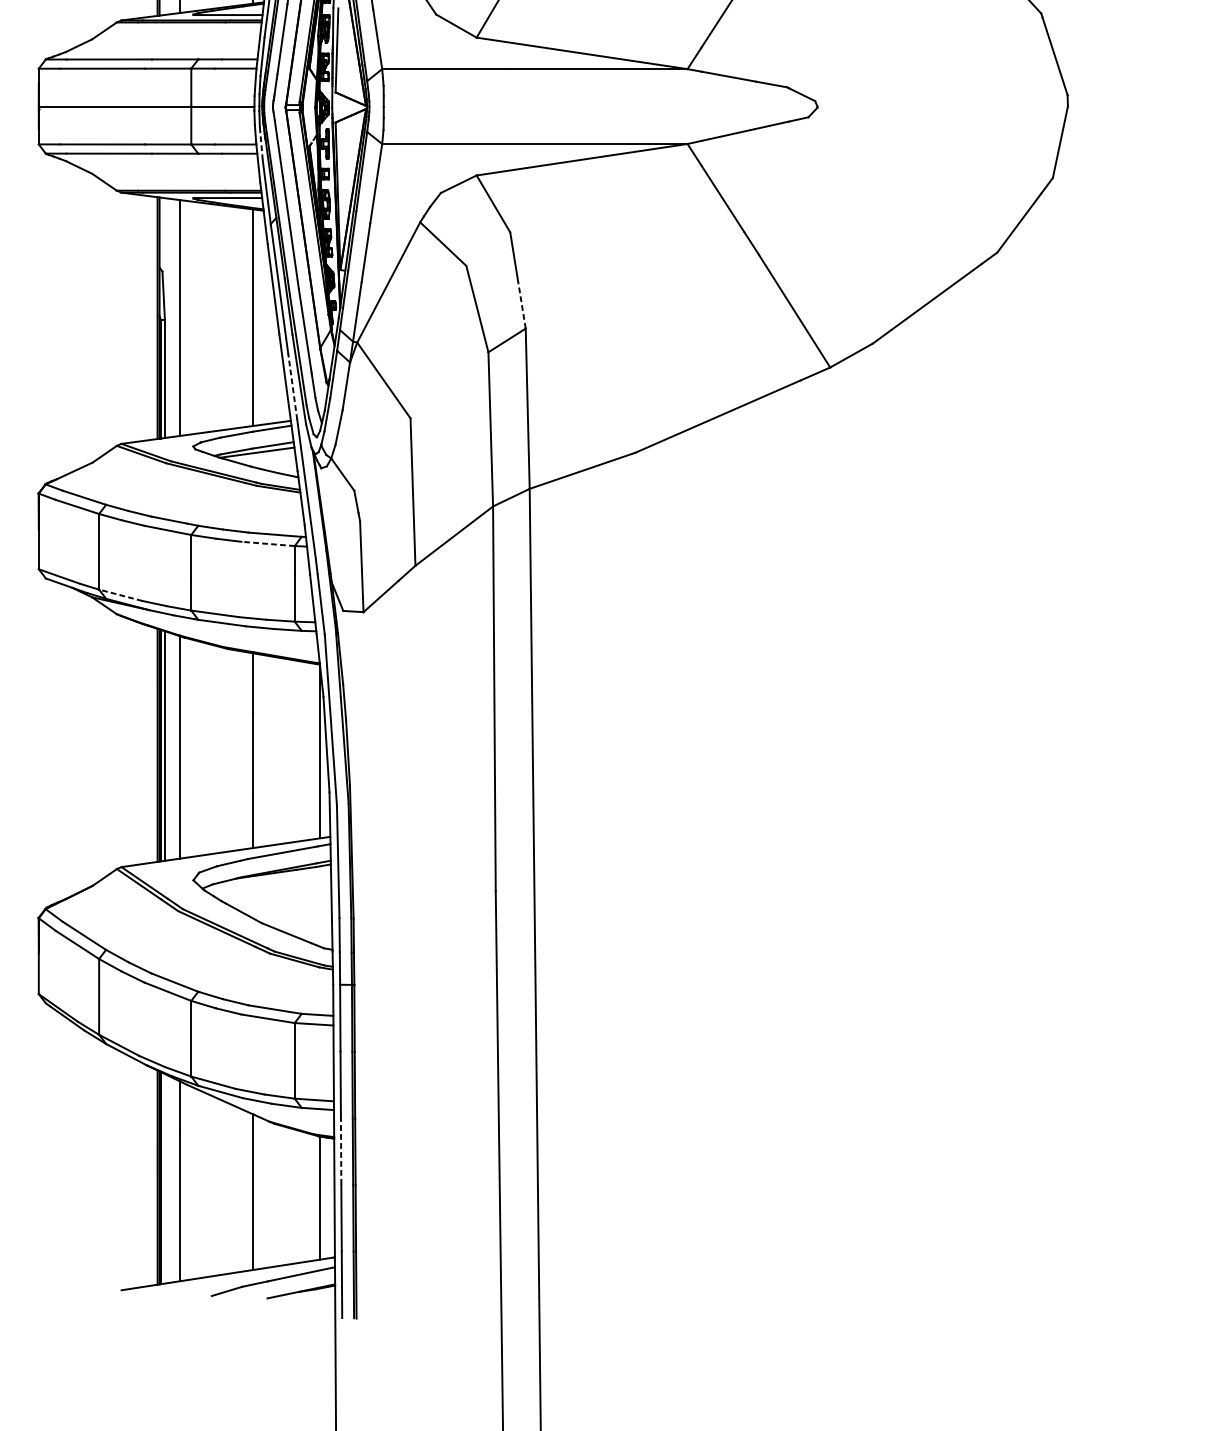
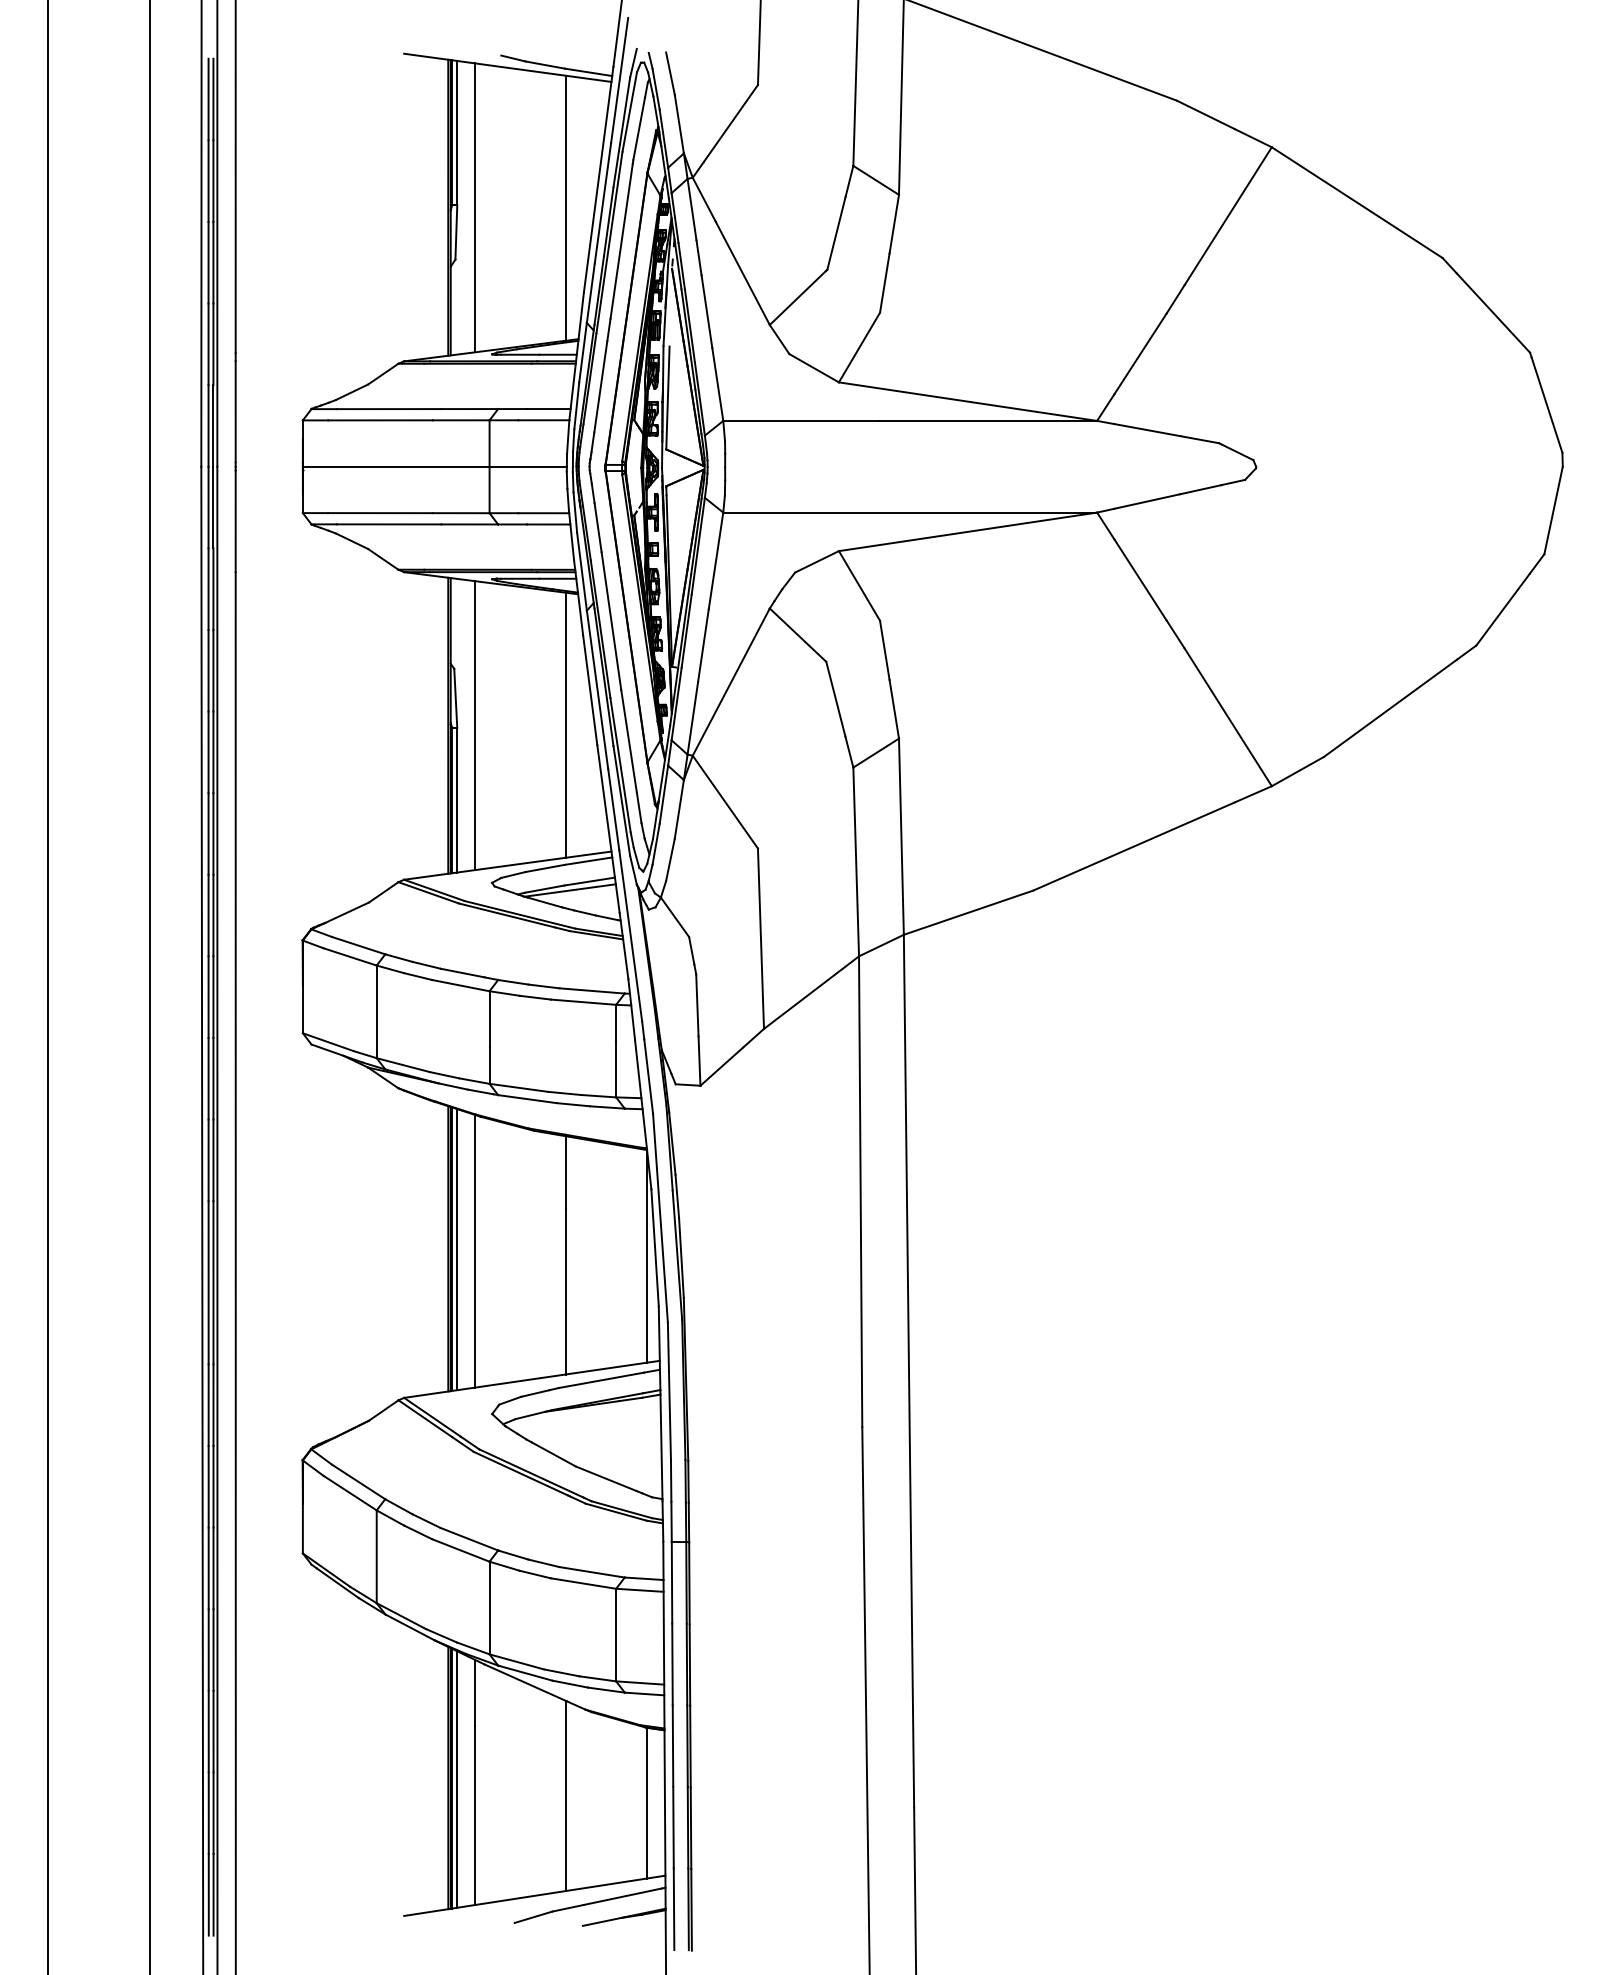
line: (261, 144) -> (575, 513), dashed -> solid
line: (522, 304) -> (894, 709), dashed -> solid
line: (292, 386) -> (613, 809), dashed -> solid
line: (268, 544) -> (583, 1002), dashed -> solid
line: (120, 594) -> (402, 1064), dashed -> solid
line: (341, 1151) -> (673, 1745), dashed -> solid
line: (165, 1178) -> (457, 1779), added

